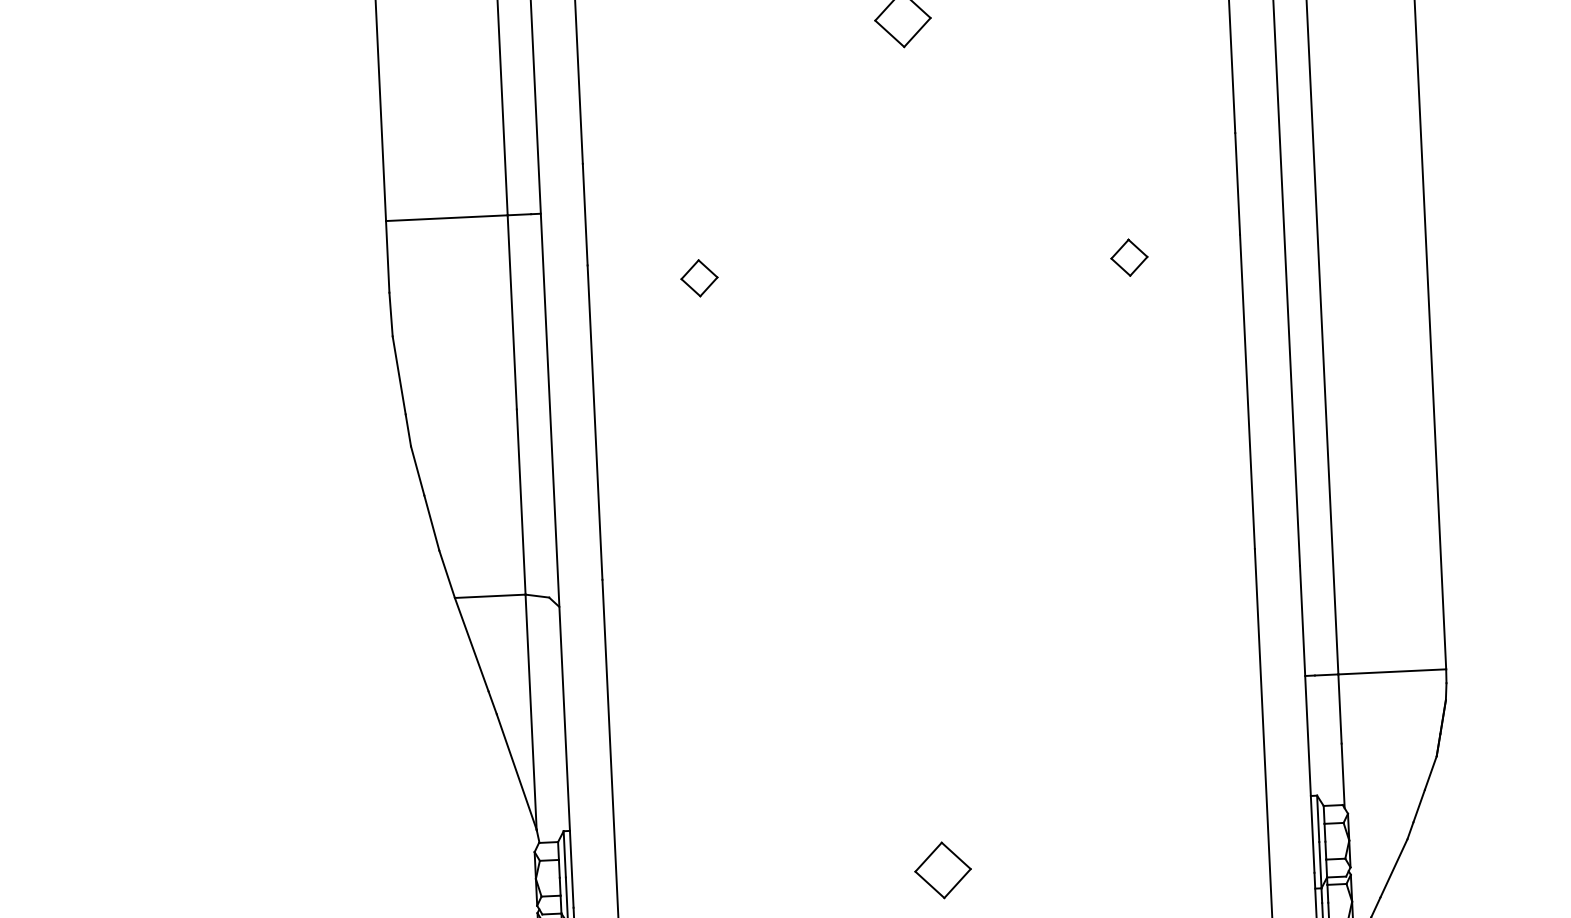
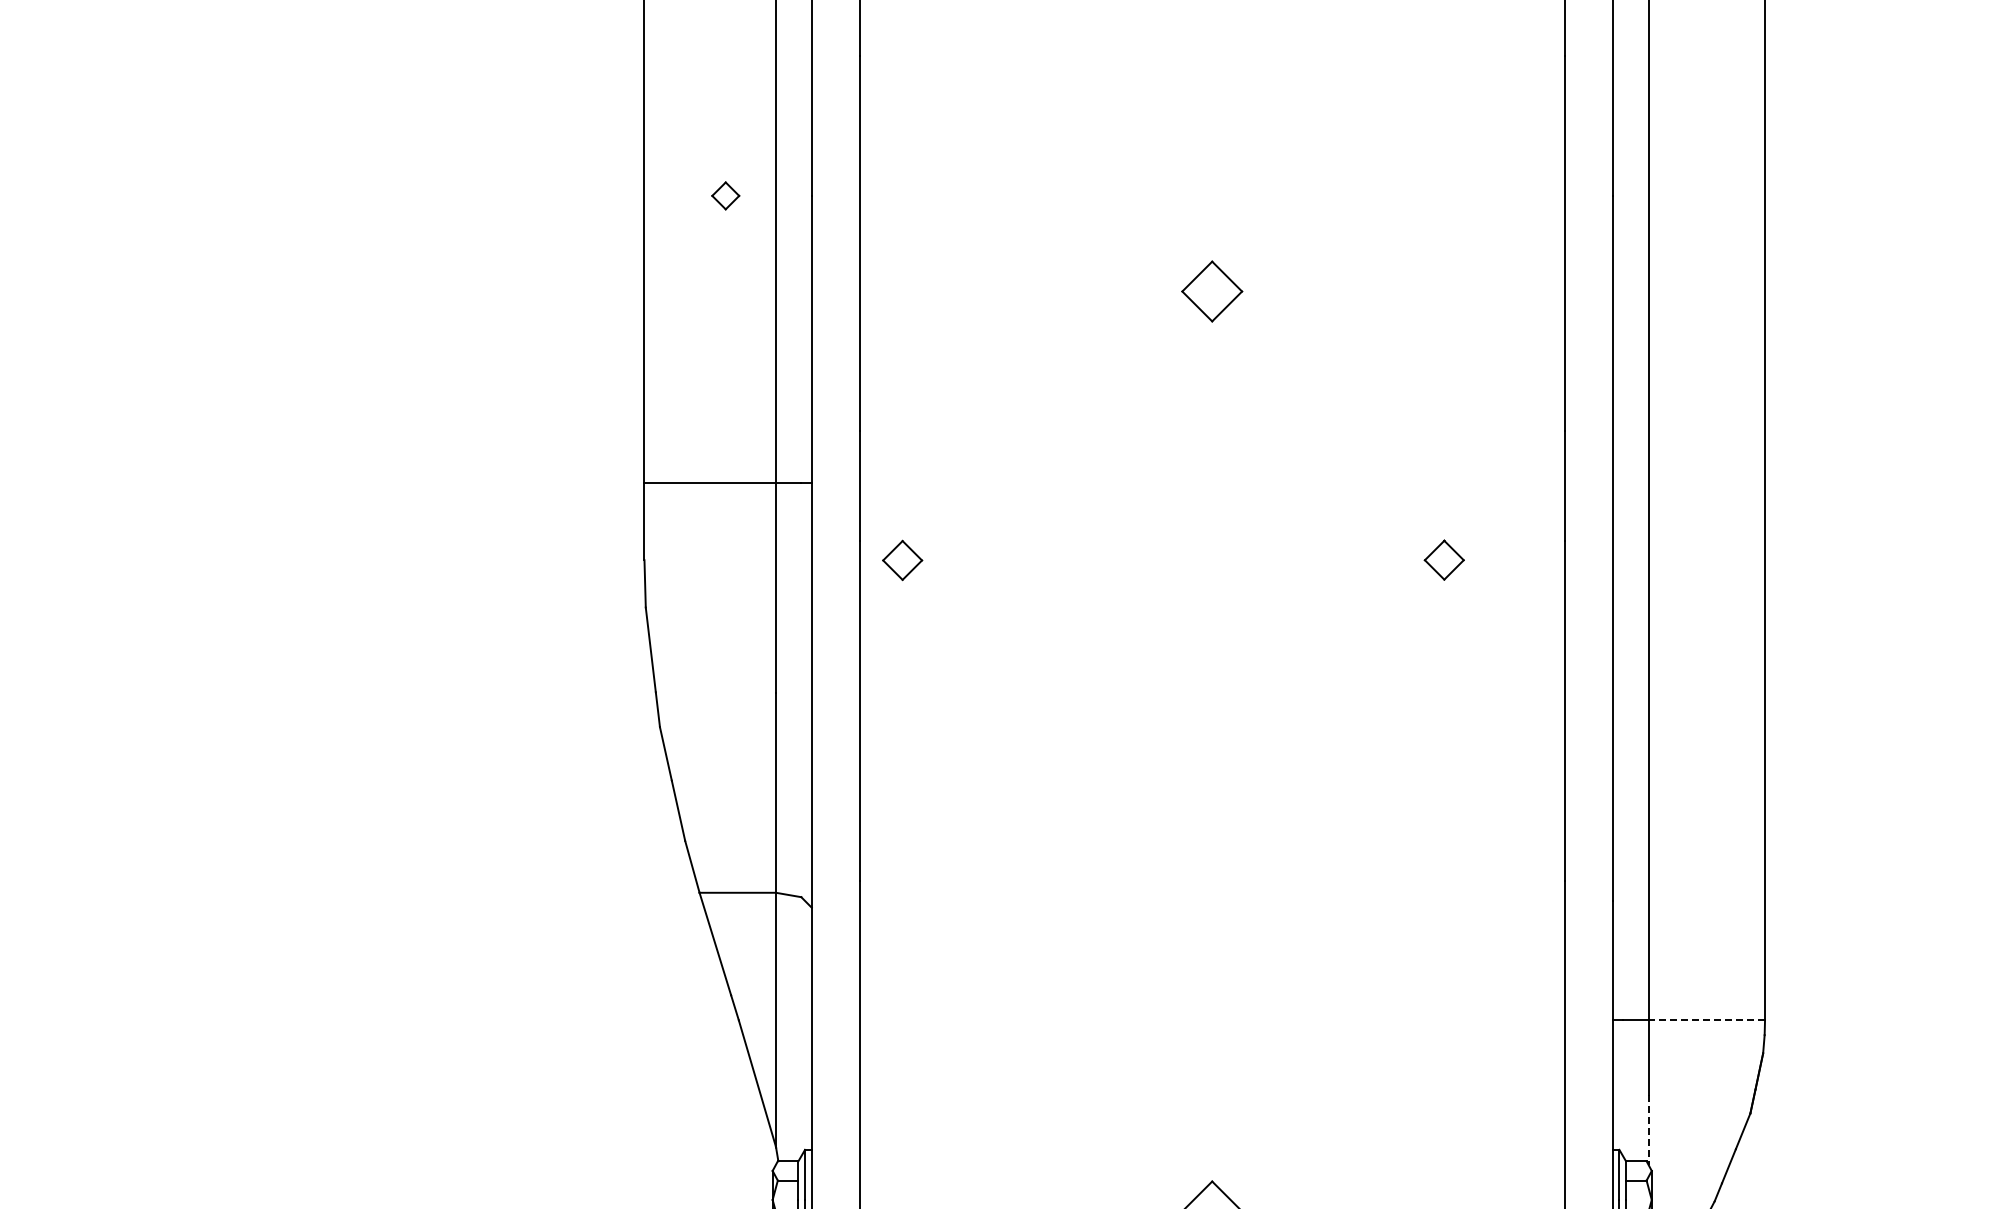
part: (699, 278) -> (902, 560), moved
line: (1392, 672) -> (1706, 1020), solid -> dashed
line: (1343, 775) -> (1648, 1129), solid -> dashed

